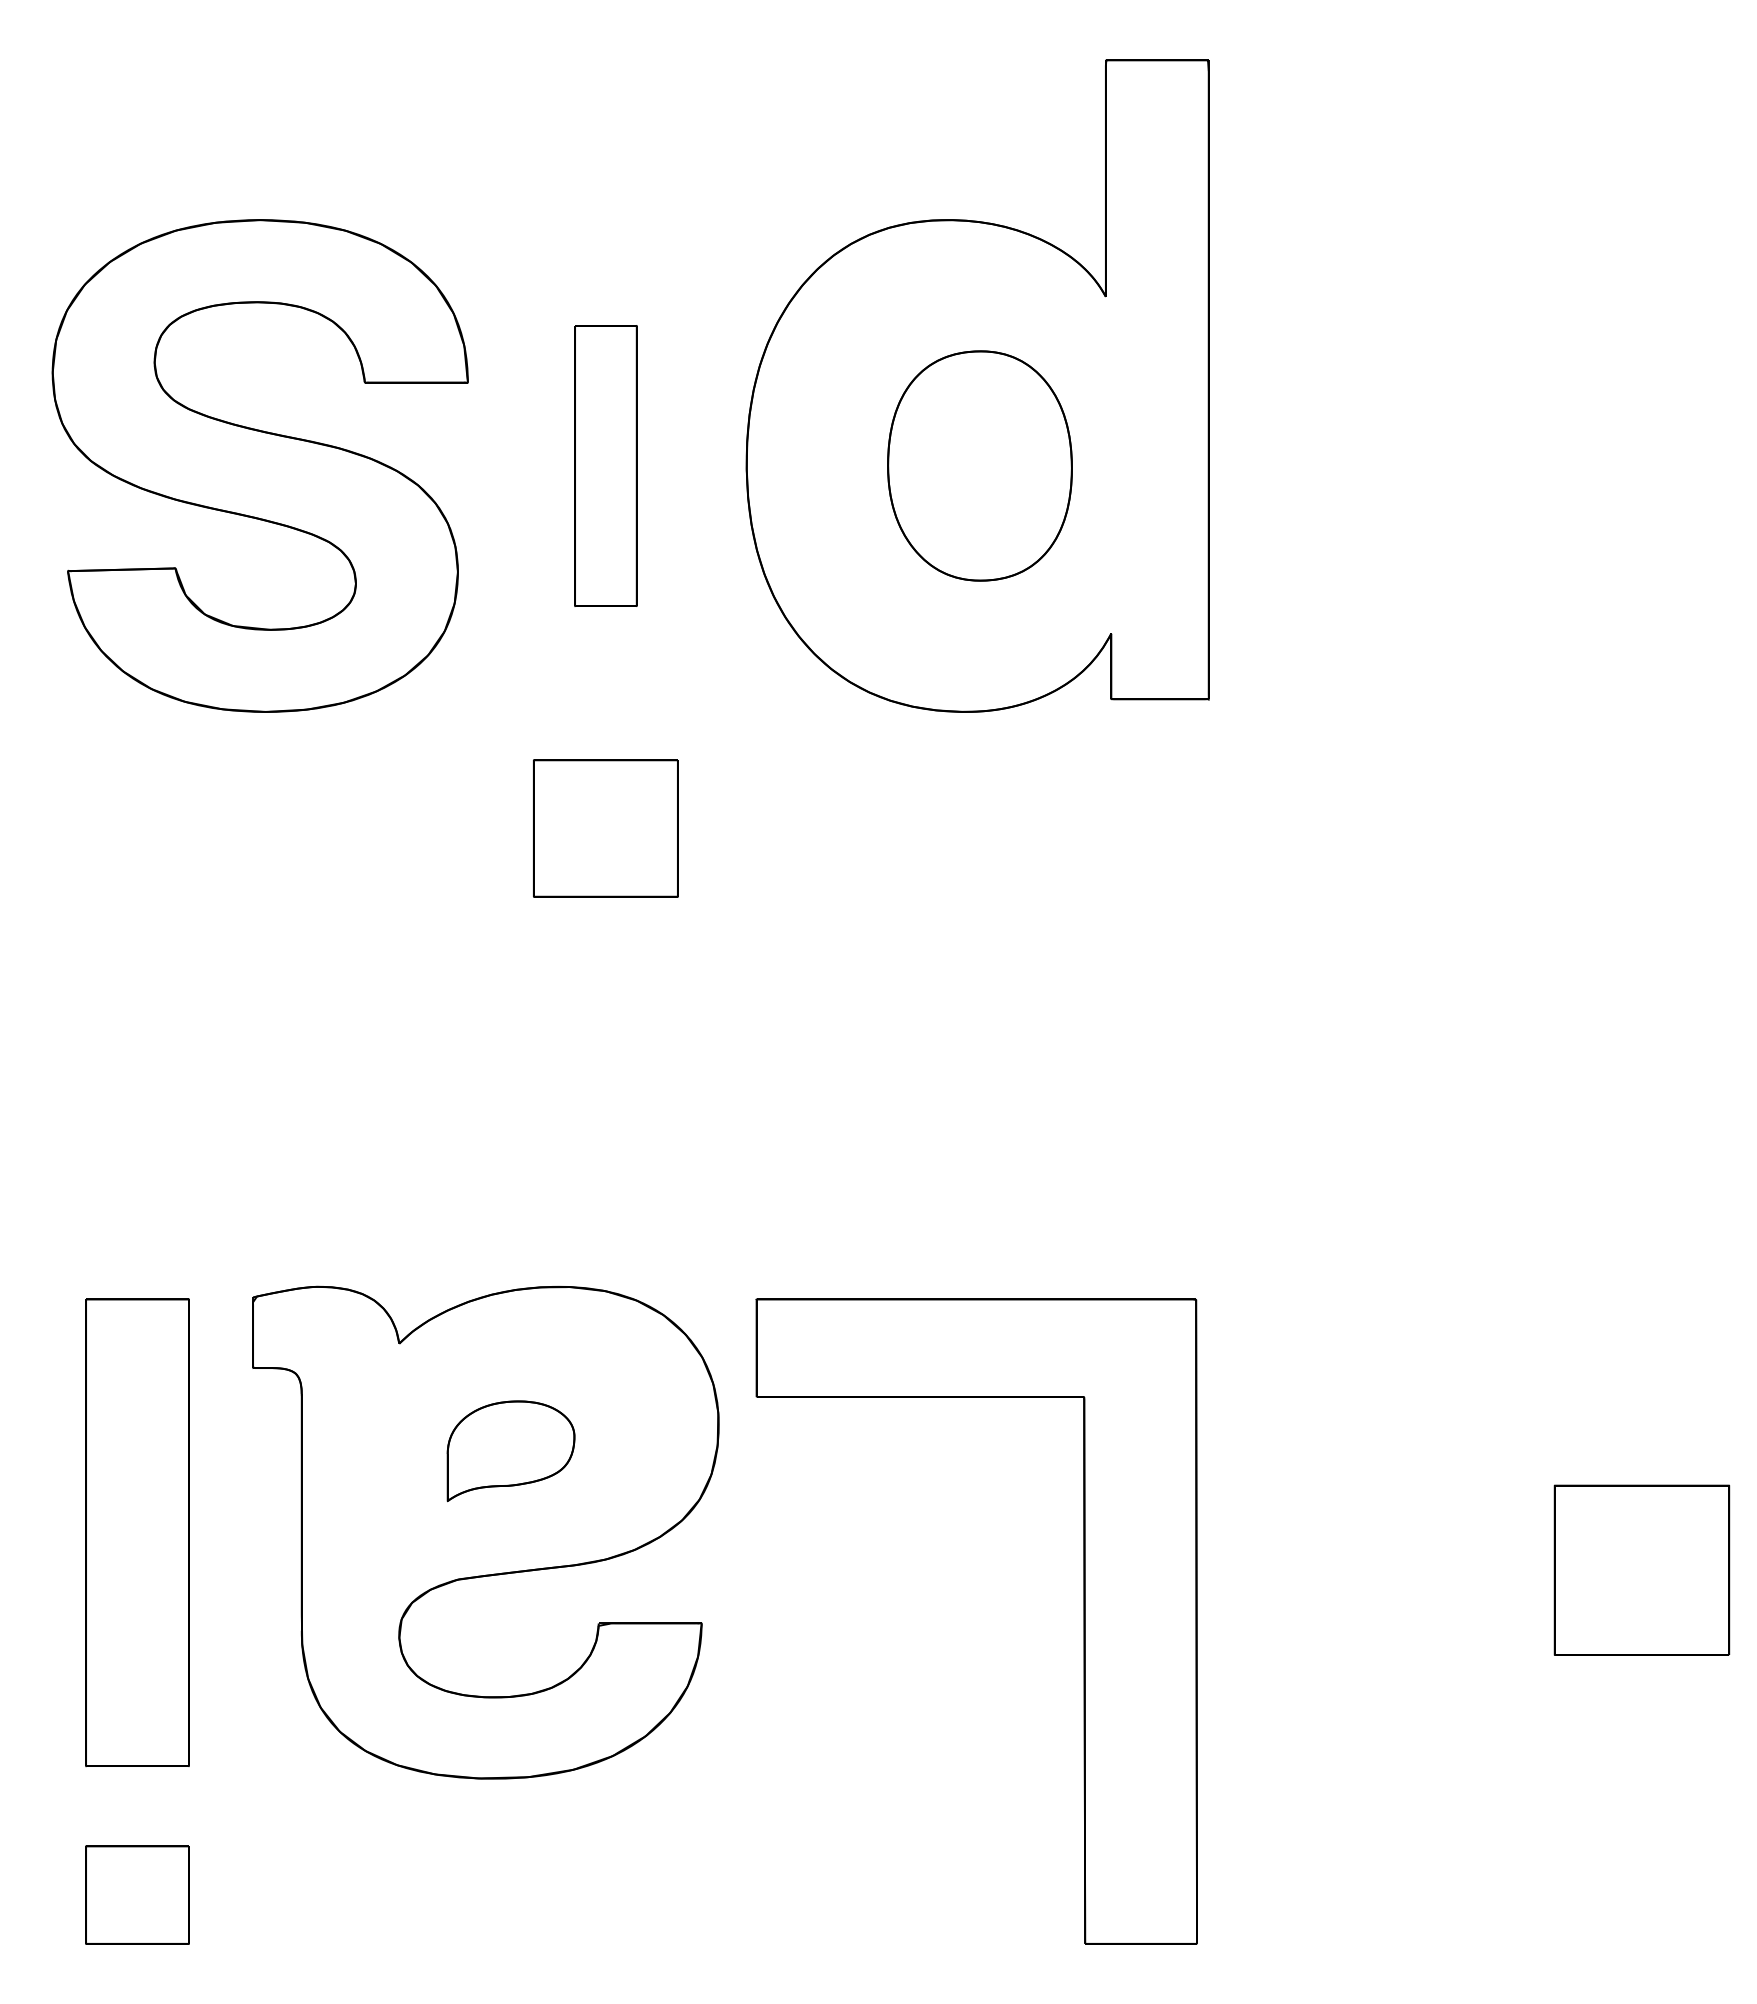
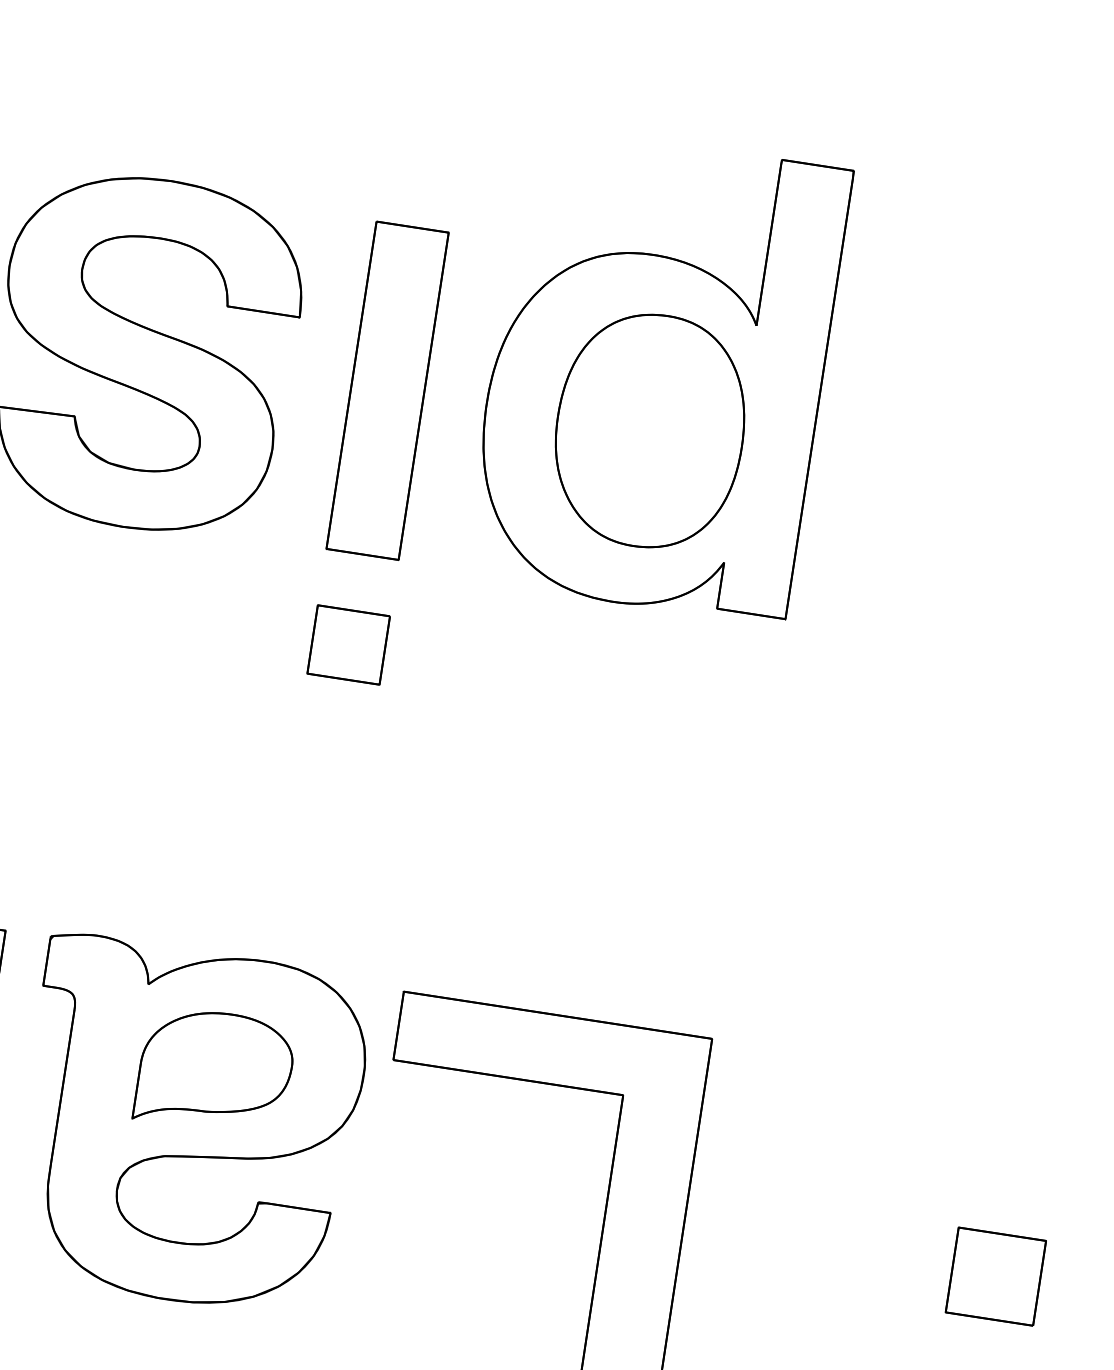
part: (605, 465) -> (387, 390), size x1.67
part: (979, 465) -> (649, 430), size x1.43
part: (605, 827) -> (348, 644), size x0.71
part: (510, 1451) -> (214, 1071), size x1.67
part: (1641, 1569) -> (995, 1276), size x0.71

